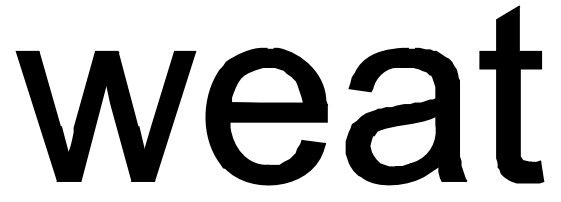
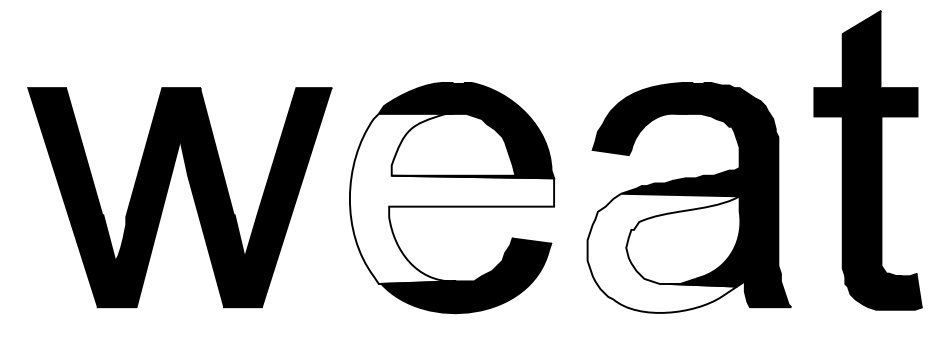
fill: (266, 117) -> (451, 199), removed
fill: (391, 149) -> (663, 253), removed

